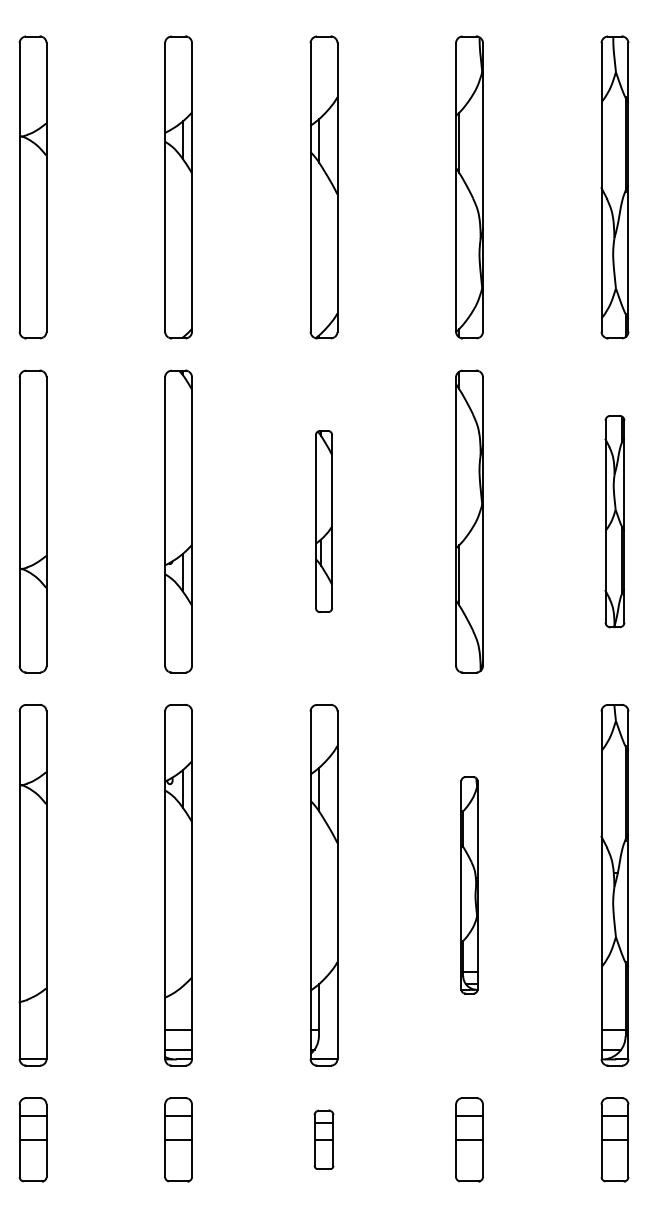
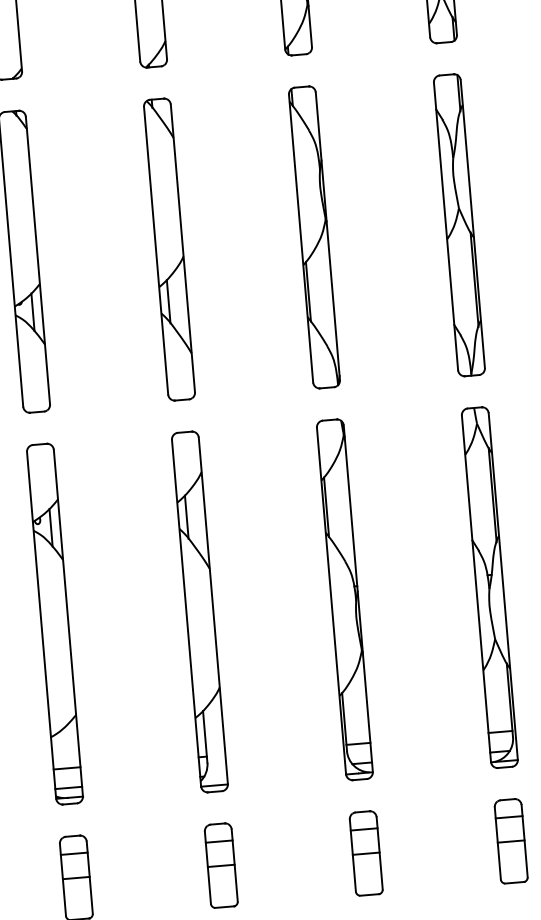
part: (323, 521) -> (168, 249), size x1.67
part: (614, 521) -> (458, 225), size x1.43
part: (469, 885) -> (344, 600), size x1.67
part: (323, 1139) -> (220, 865), size x1.43

